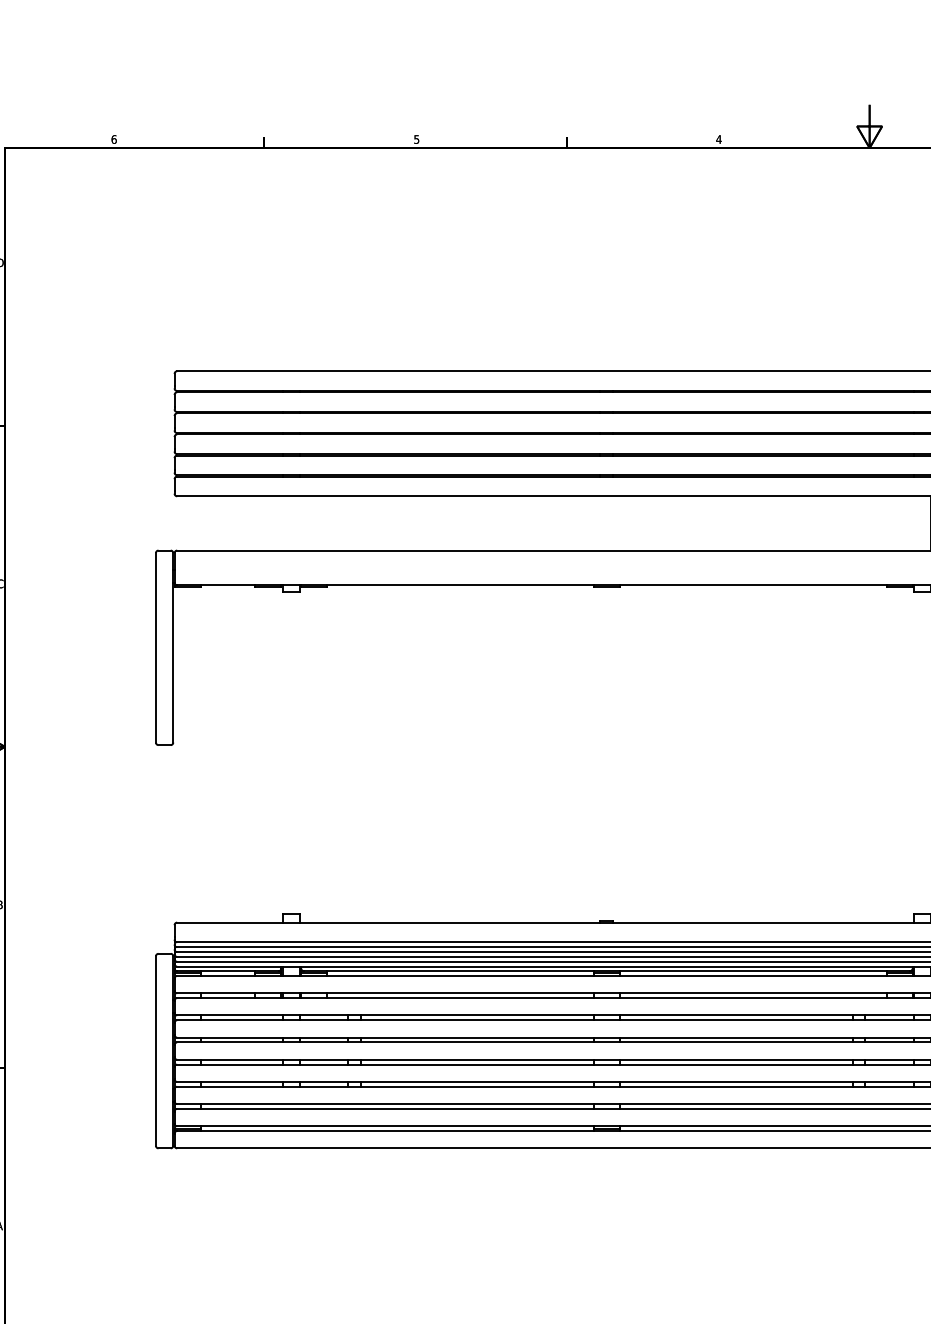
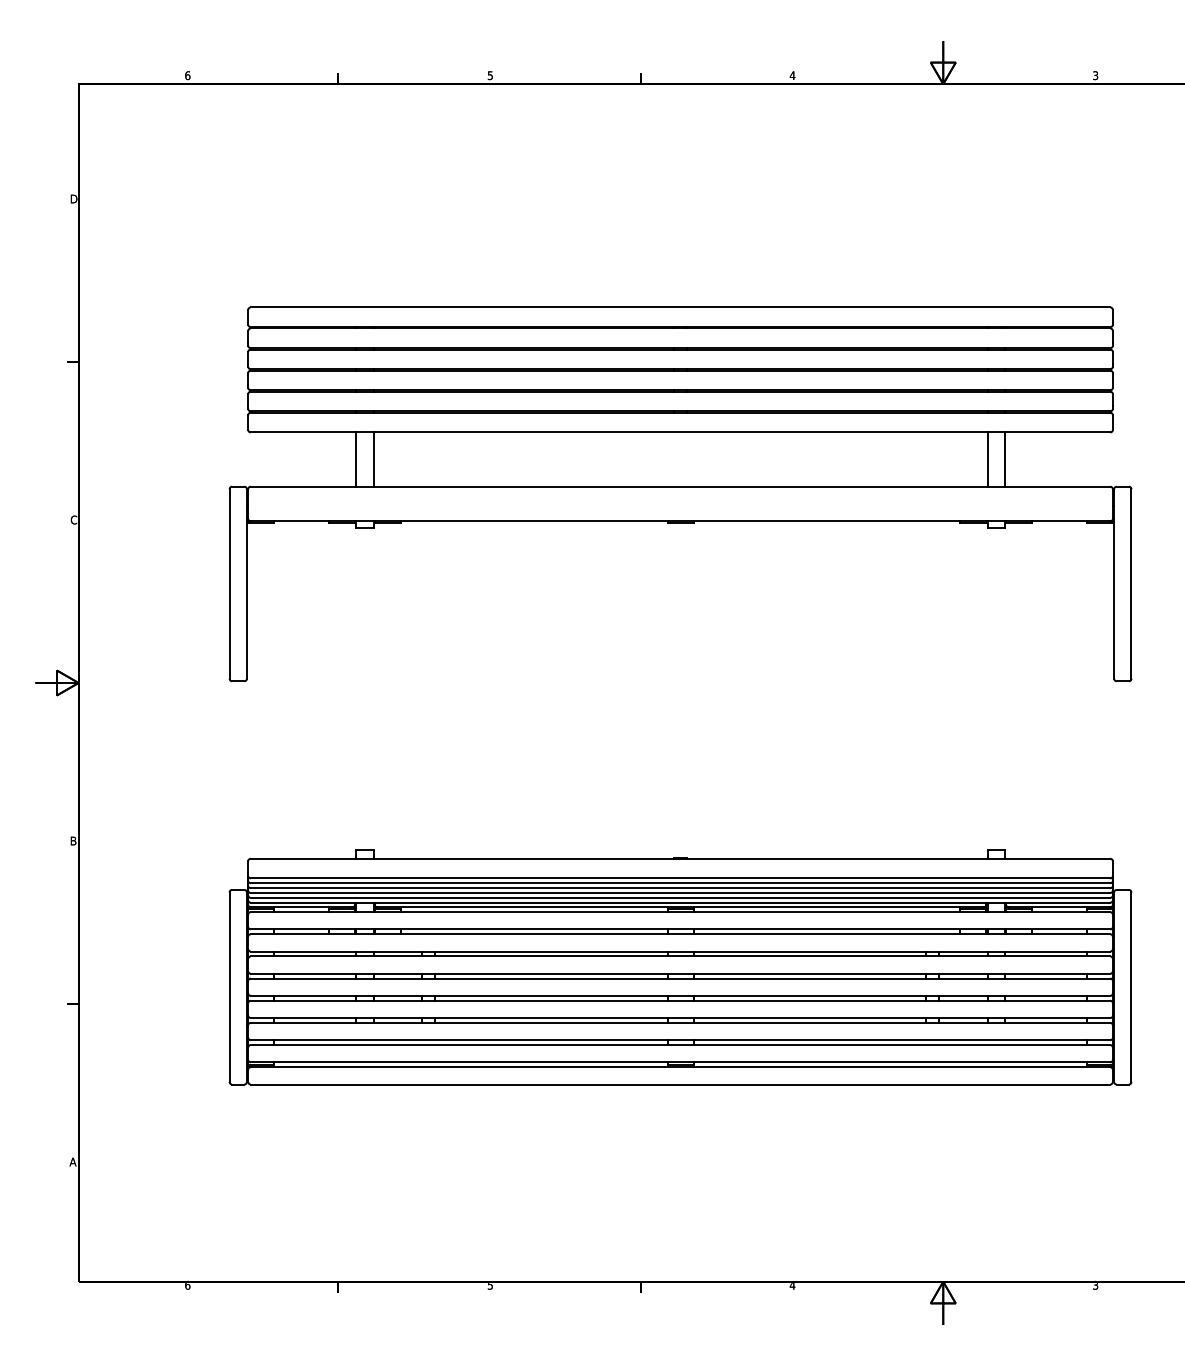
line: (282, 523) -> (356, 459), added
line: (299, 523) -> (373, 459), added
line: (913, 523) -> (987, 459), added

